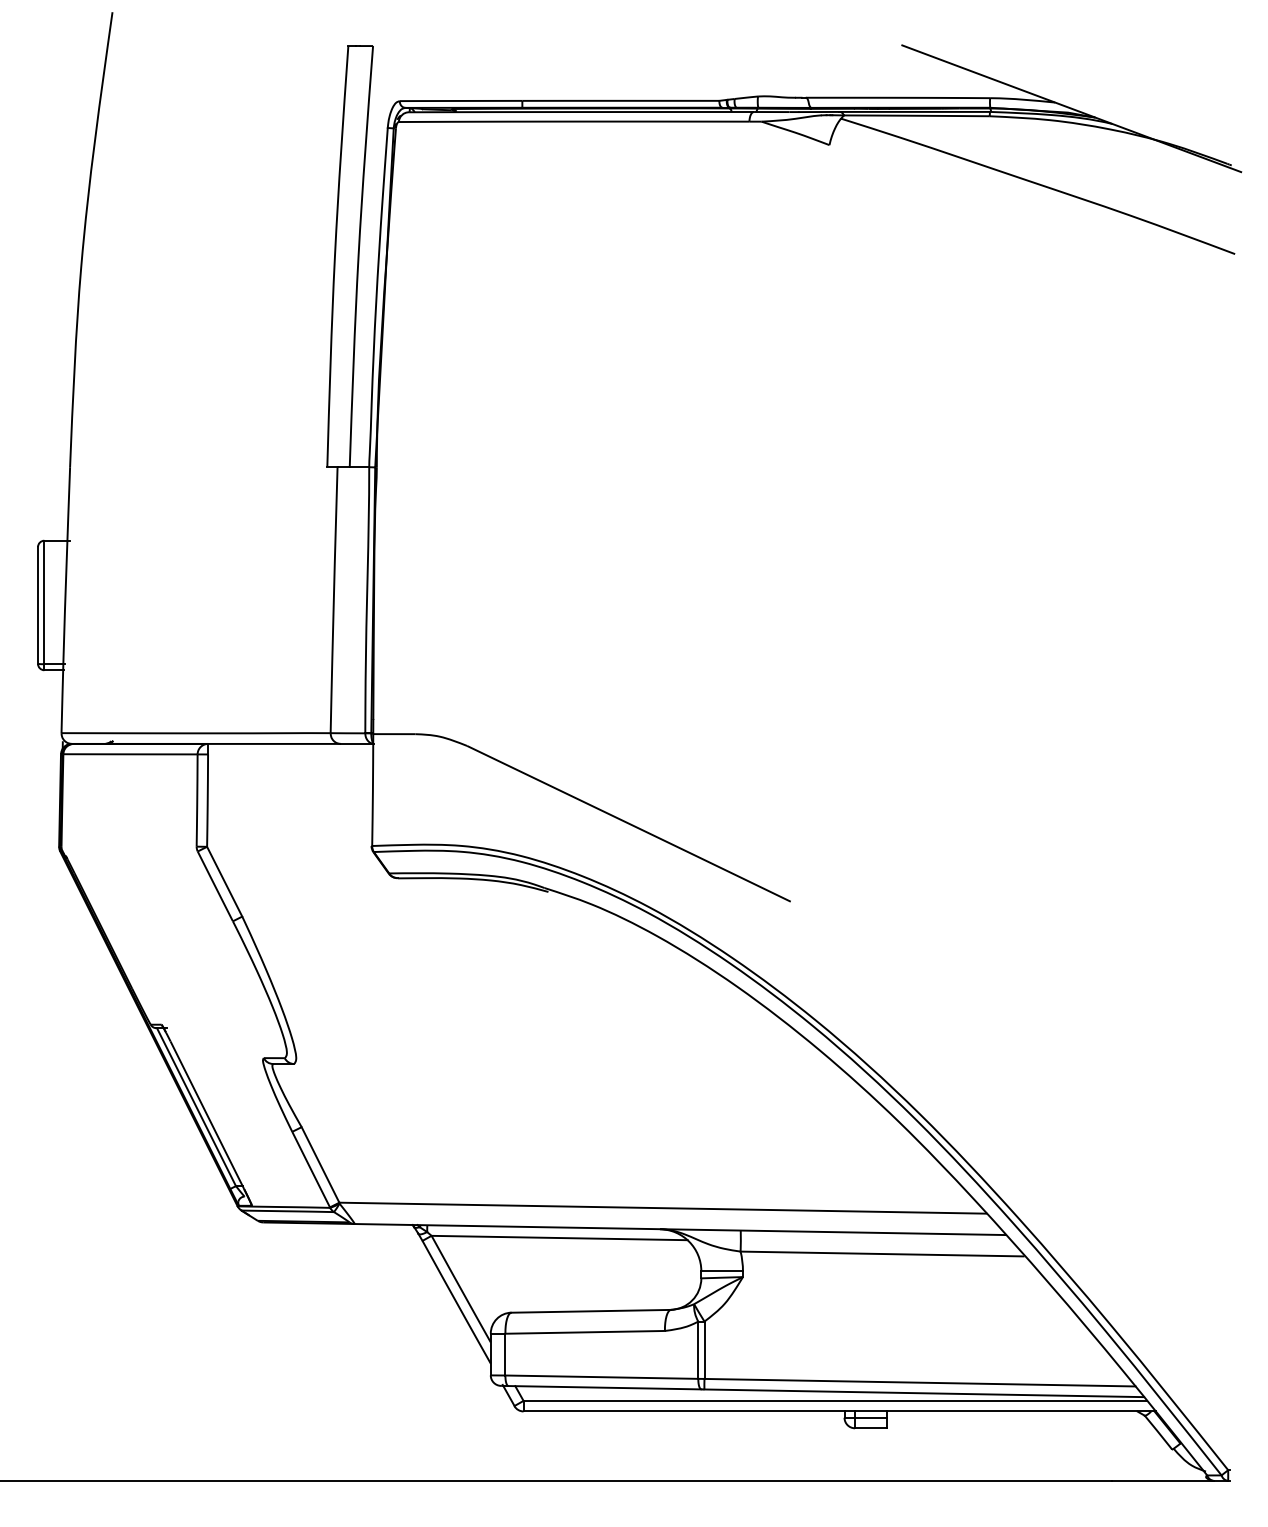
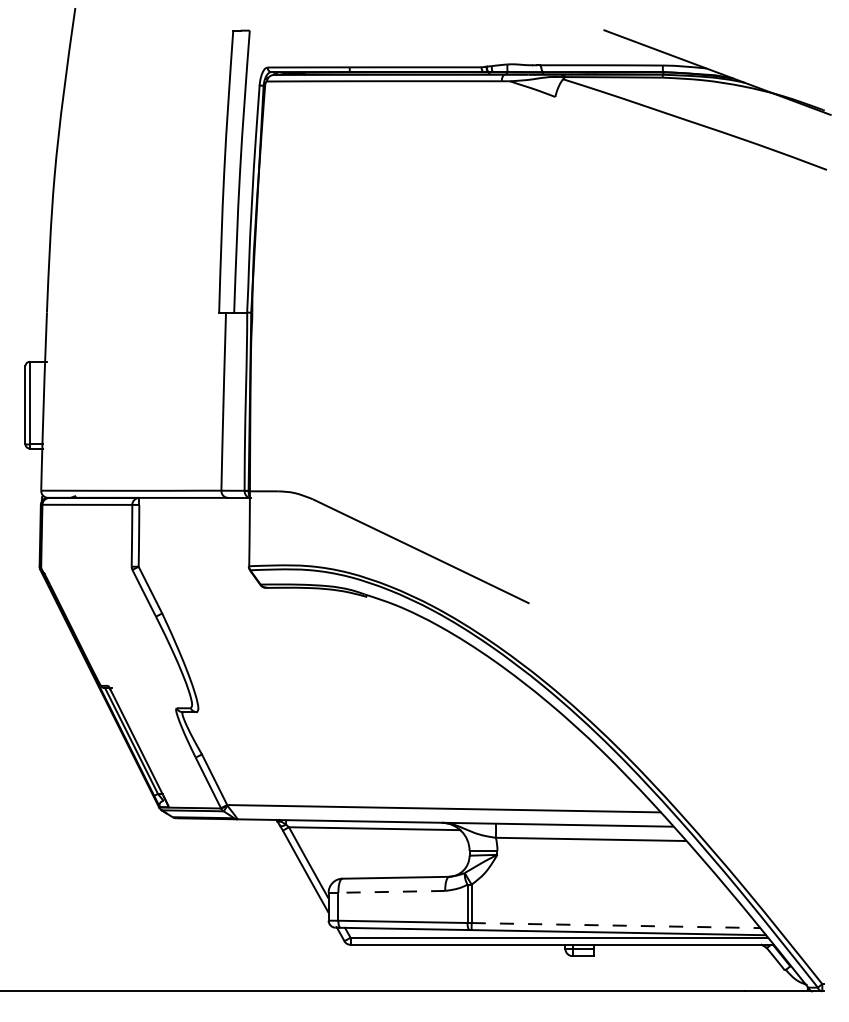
line: (584, 1331) -> (391, 891), solid -> dashed
line: (920, 1382) -> (616, 925), solid -> dashed

